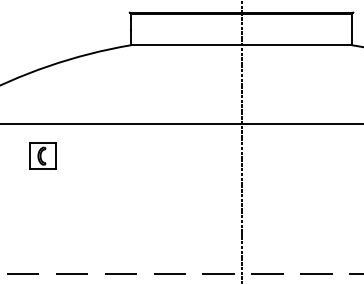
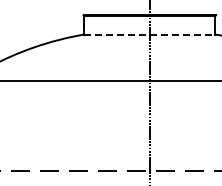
line: (240, 45) -> (149, 34), solid -> dashed
part: (42, 154) -> (31, 99), removed

